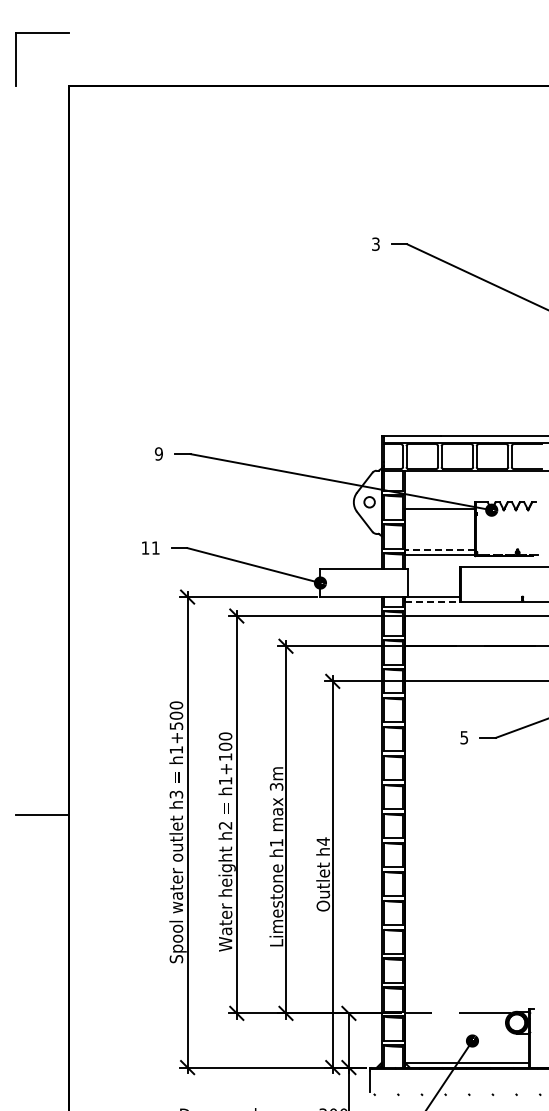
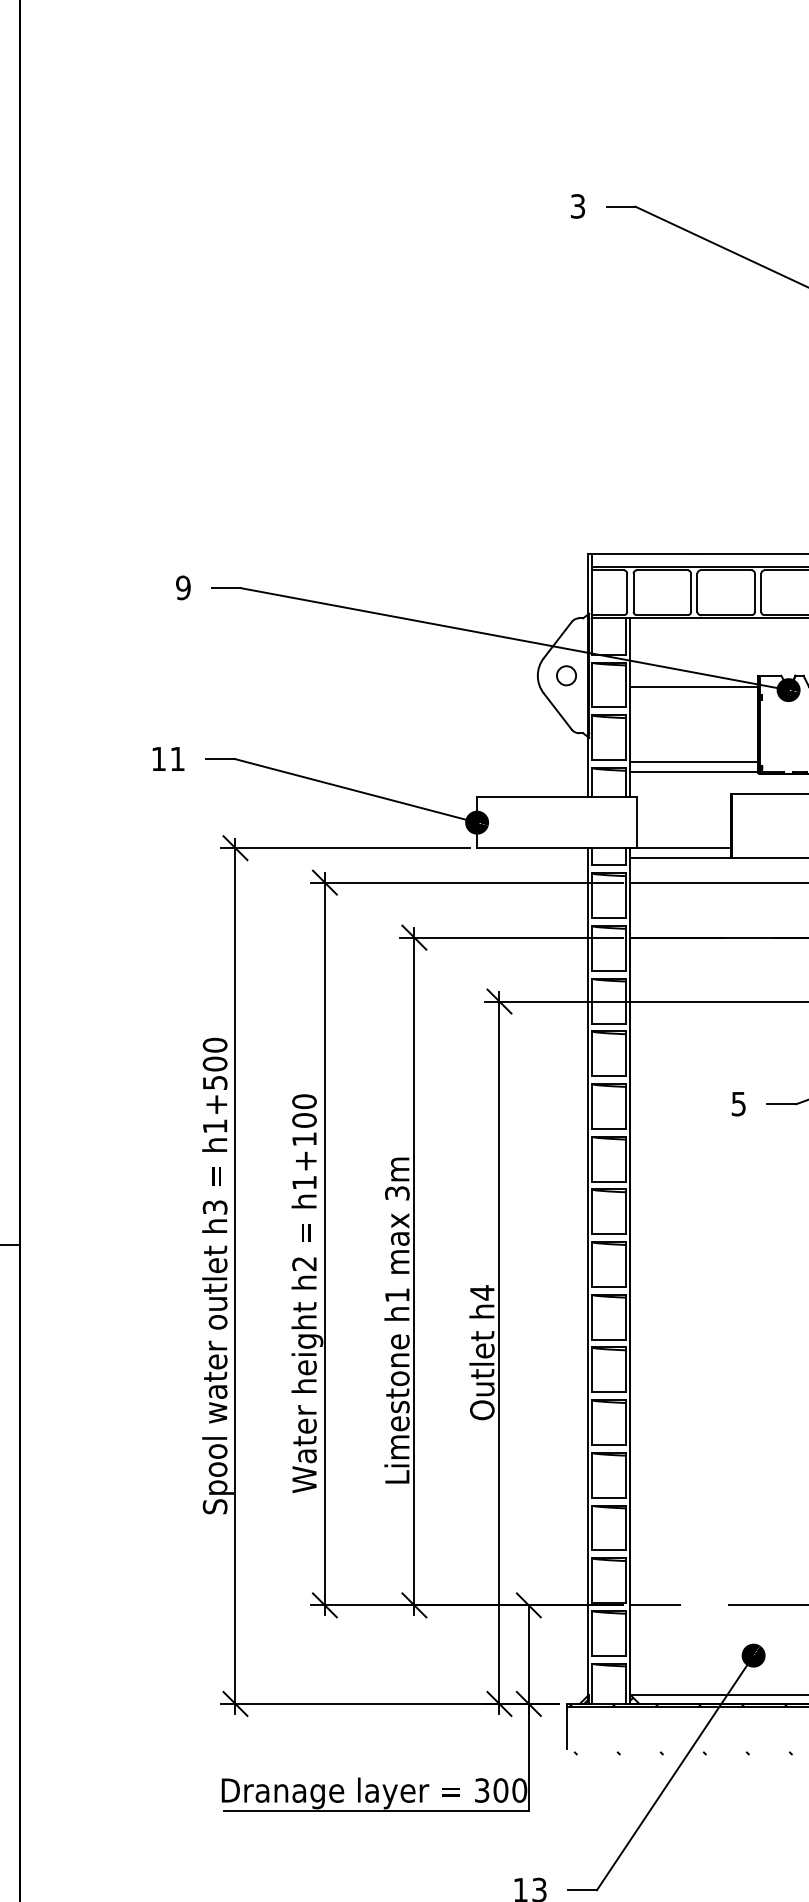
line: (439, 549) -> (693, 761), dashed -> solid
line: (432, 602) -> (680, 858), dashed -> solid

